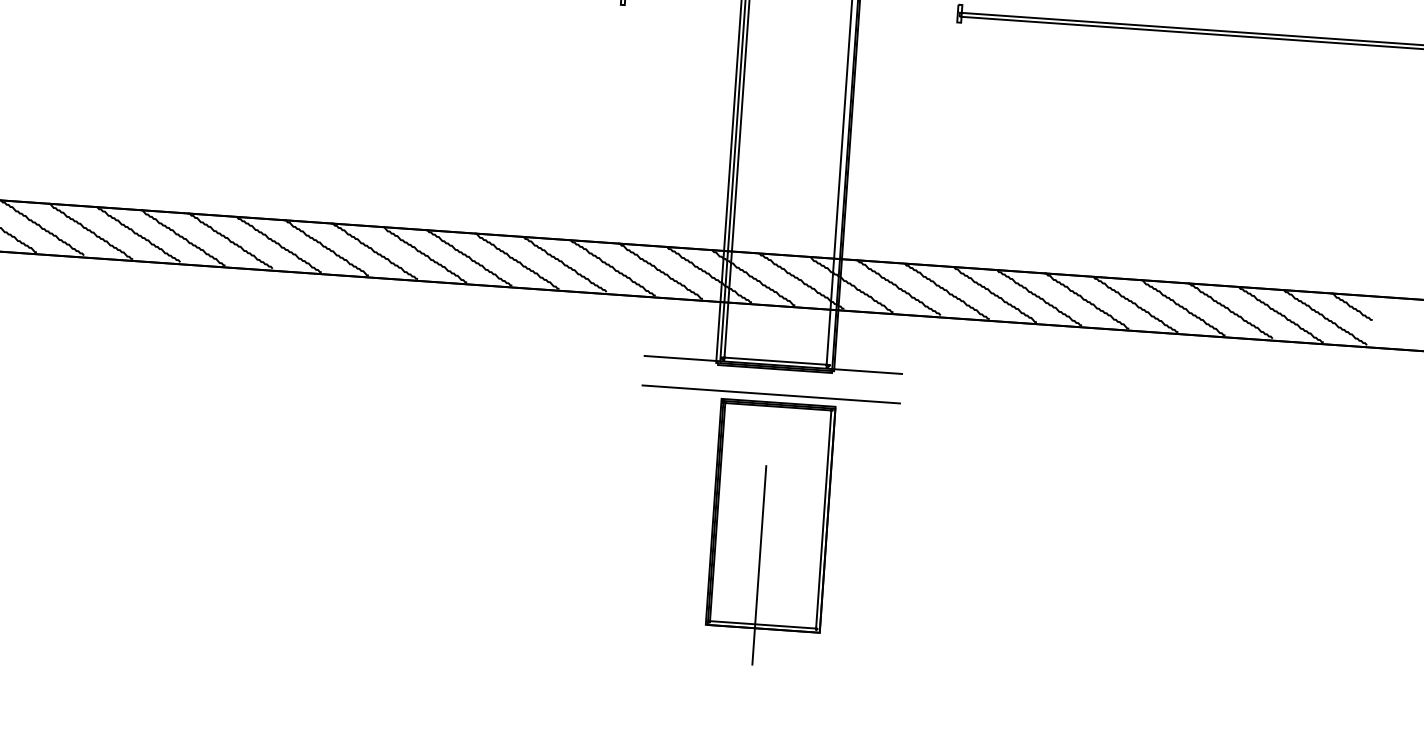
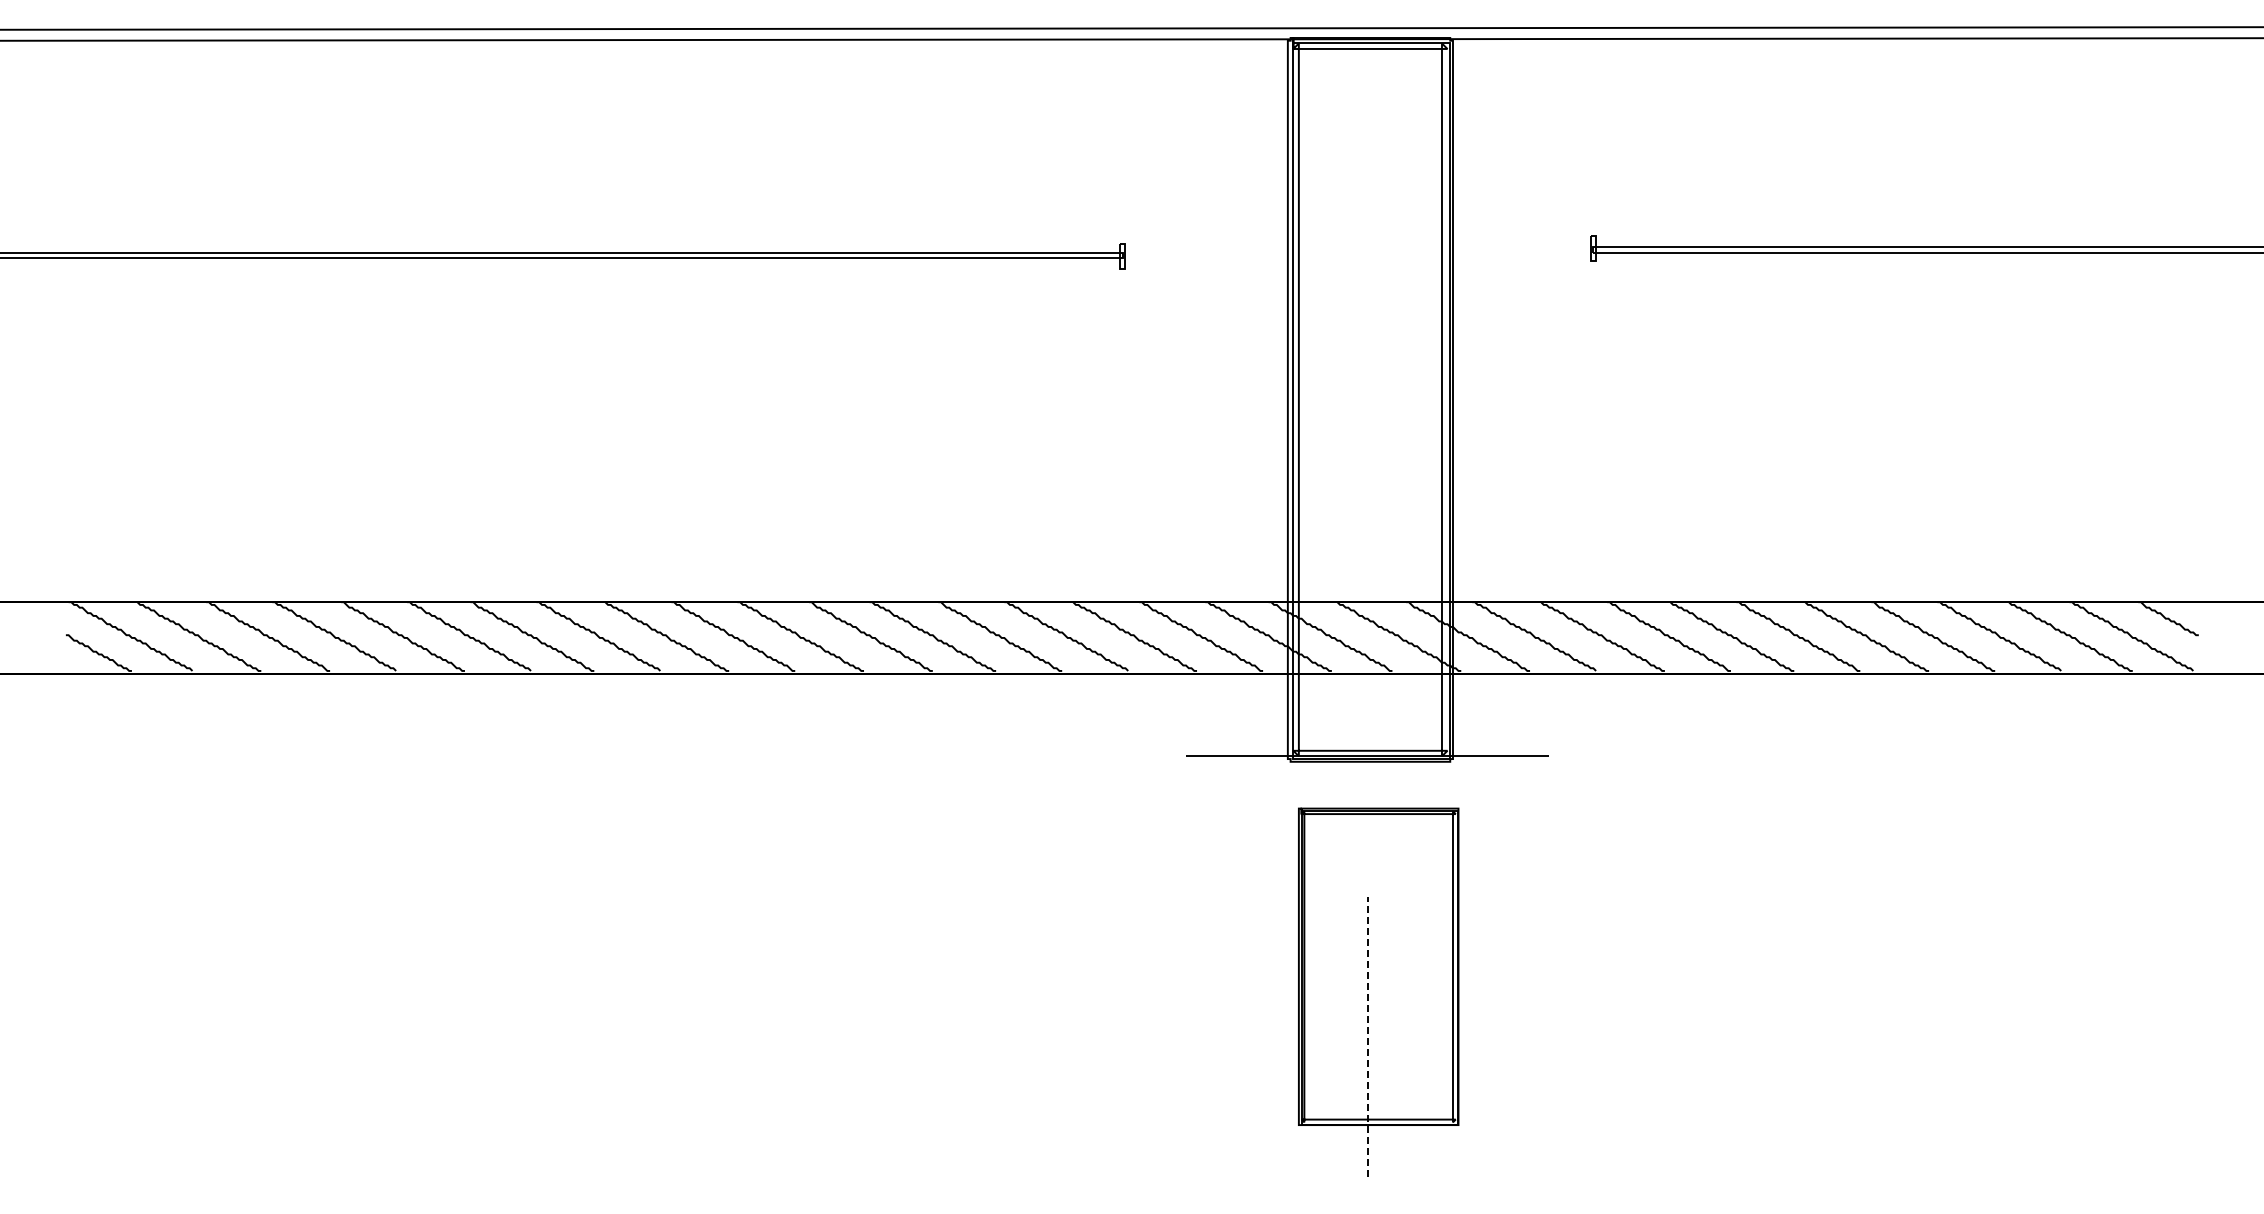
line: (771, 394) -> (1367, 797), removed
line: (759, 564) -> (1367, 1036), solid -> dashed

